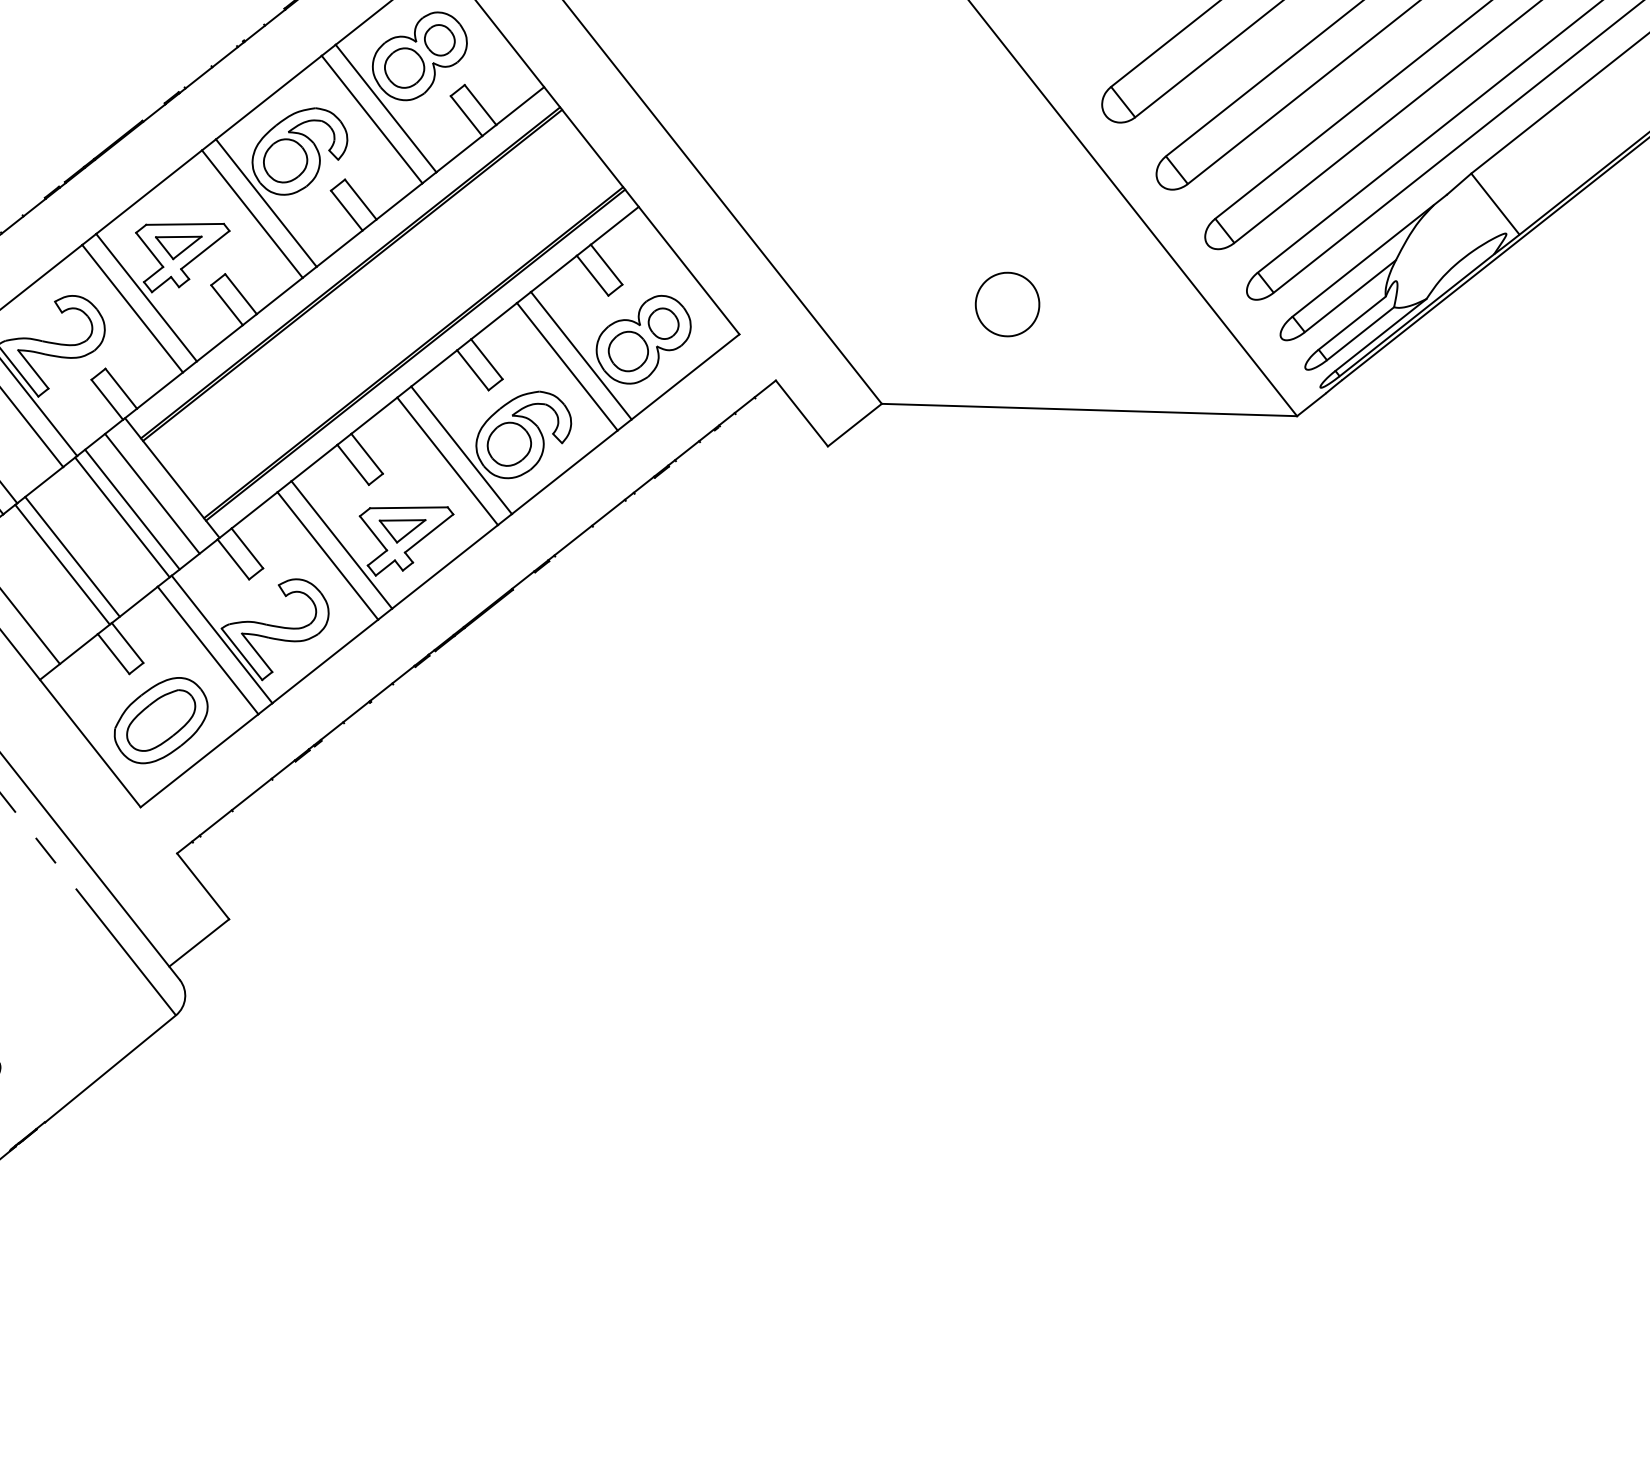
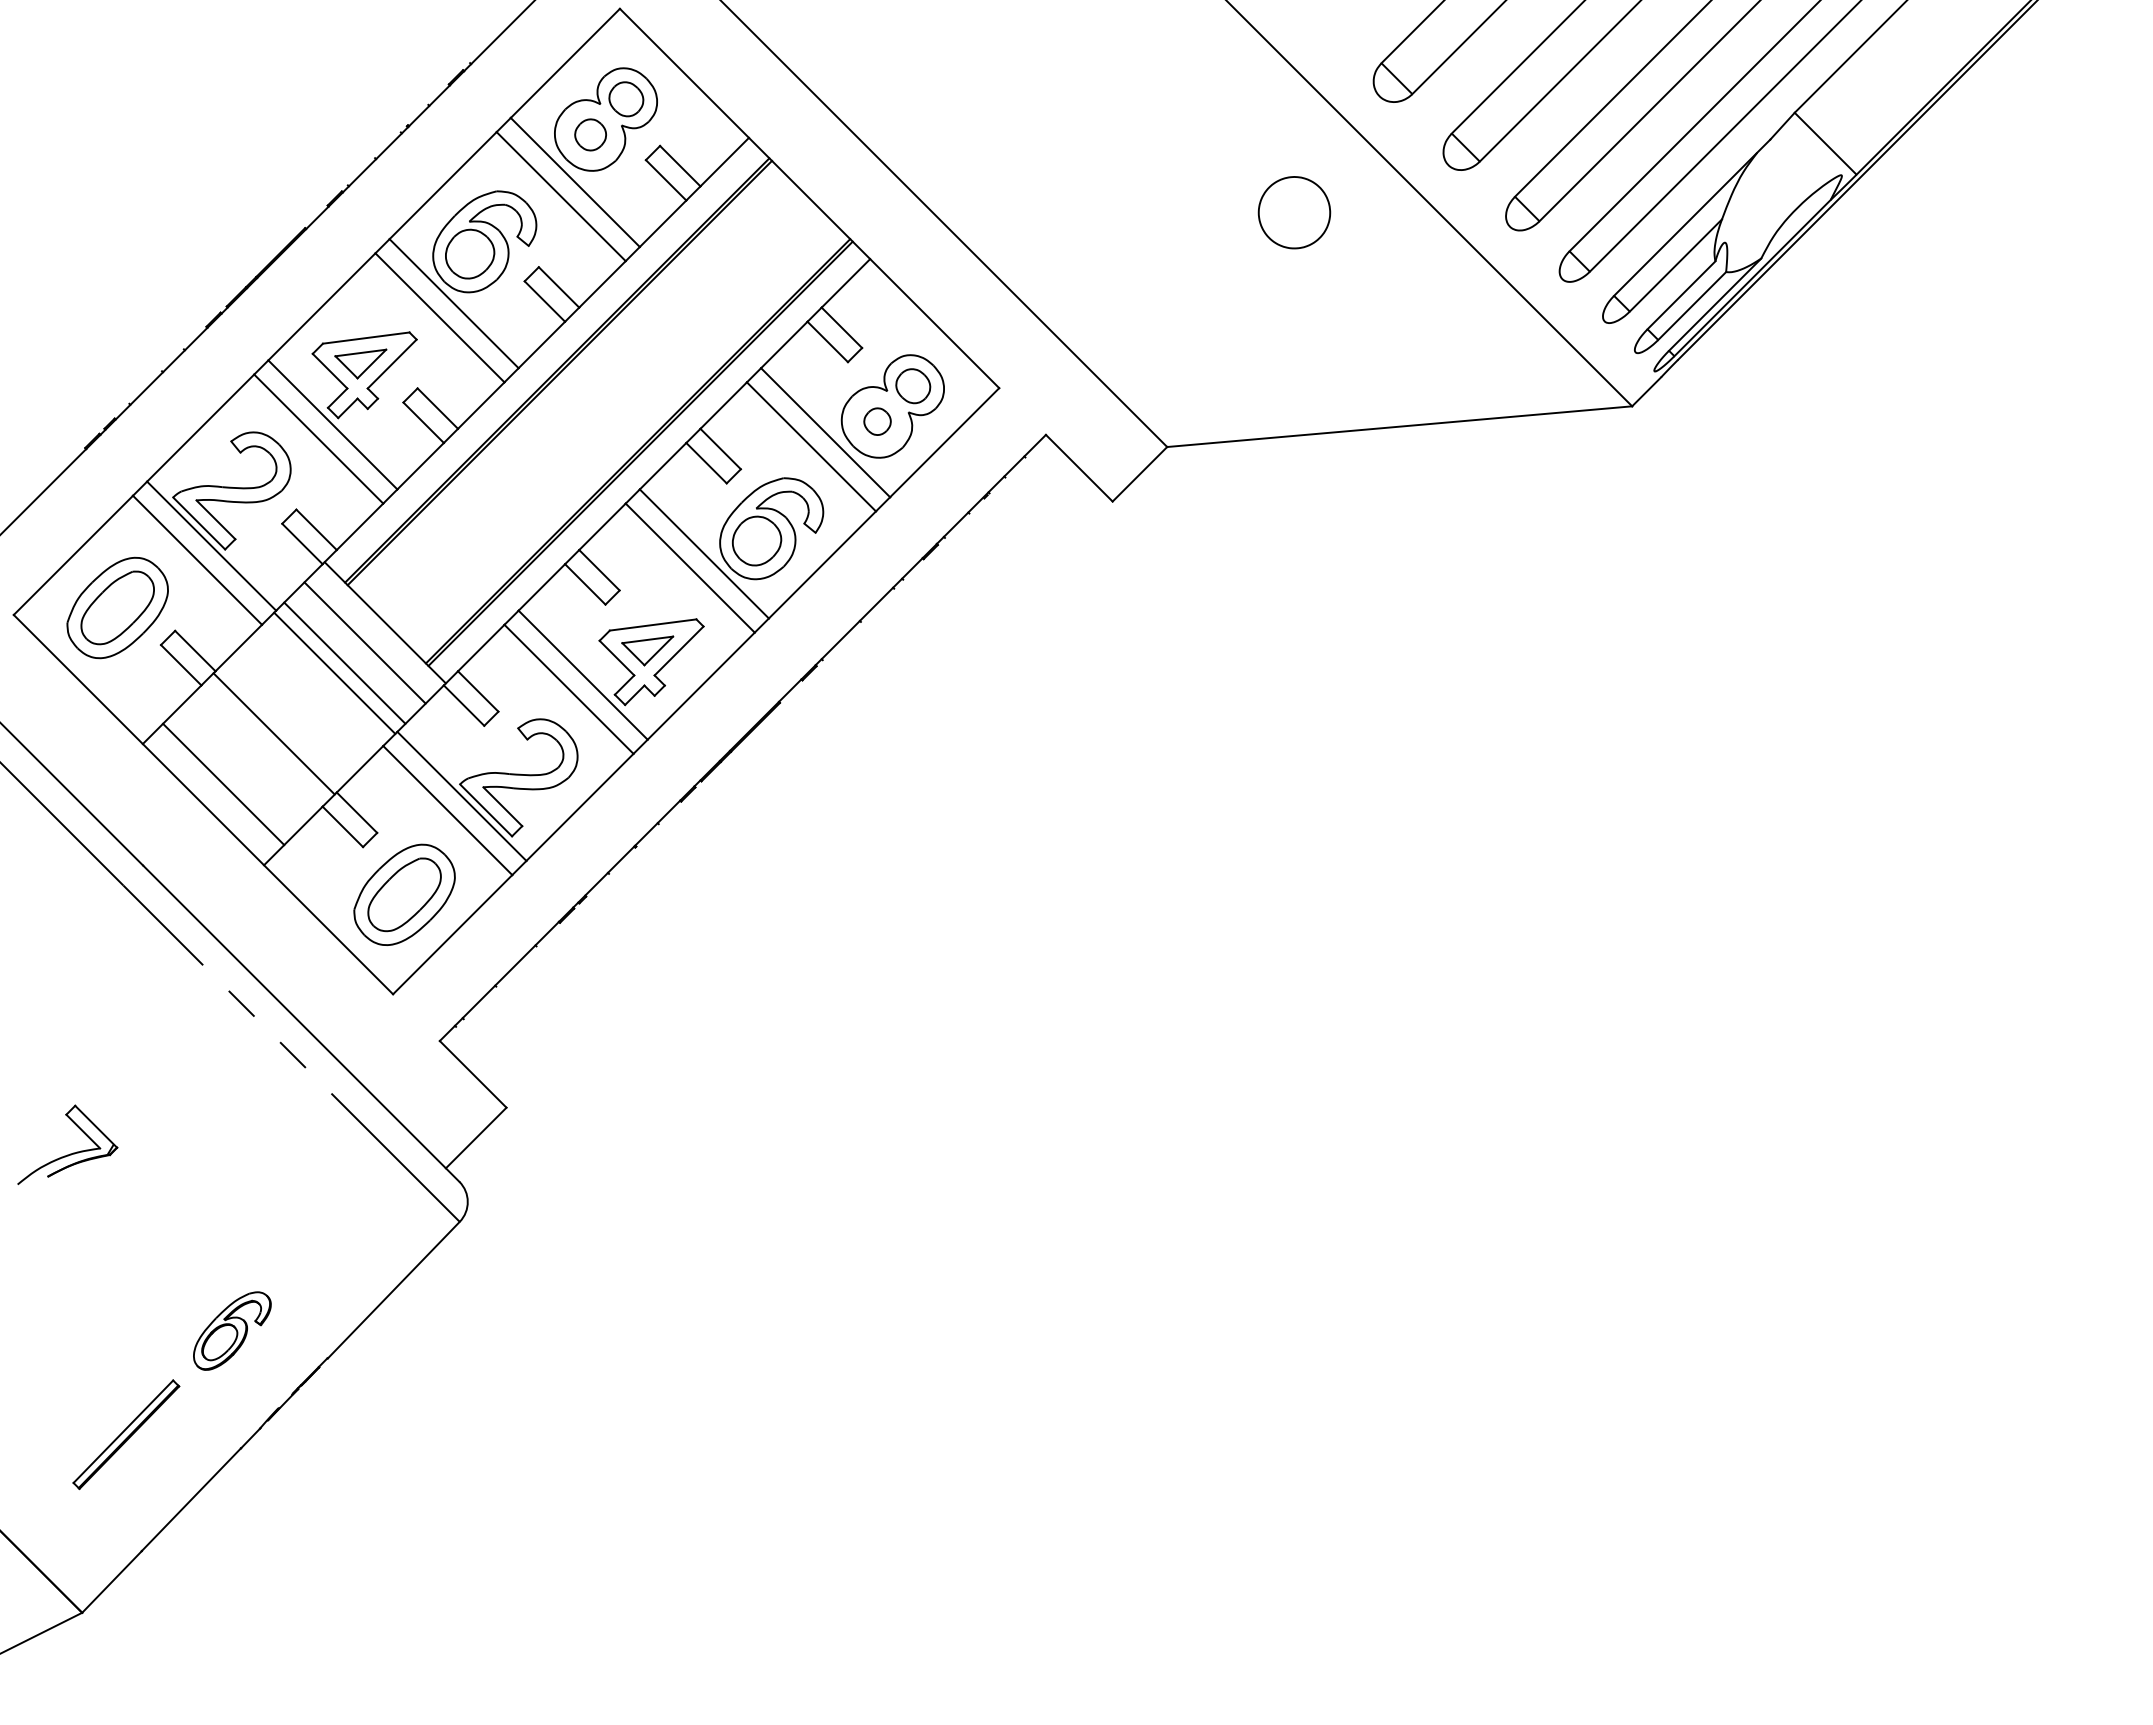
part: (404, 67) -> (590, 134), size x0.7
part: (1007, 304) -> (1294, 212), moved
part: (628, 351) -> (877, 421), size x0.6
line: (71, 556) -> (283, 723), removed

